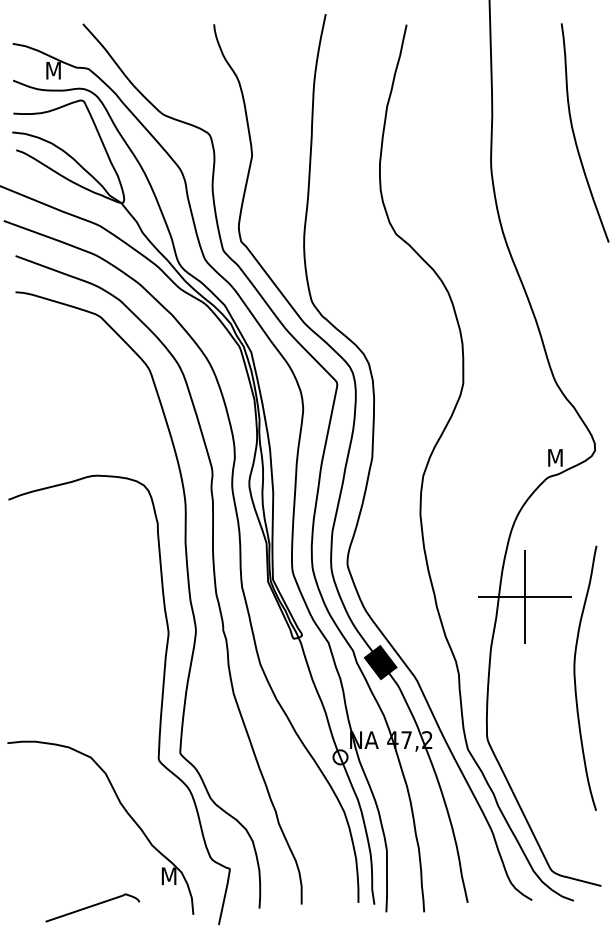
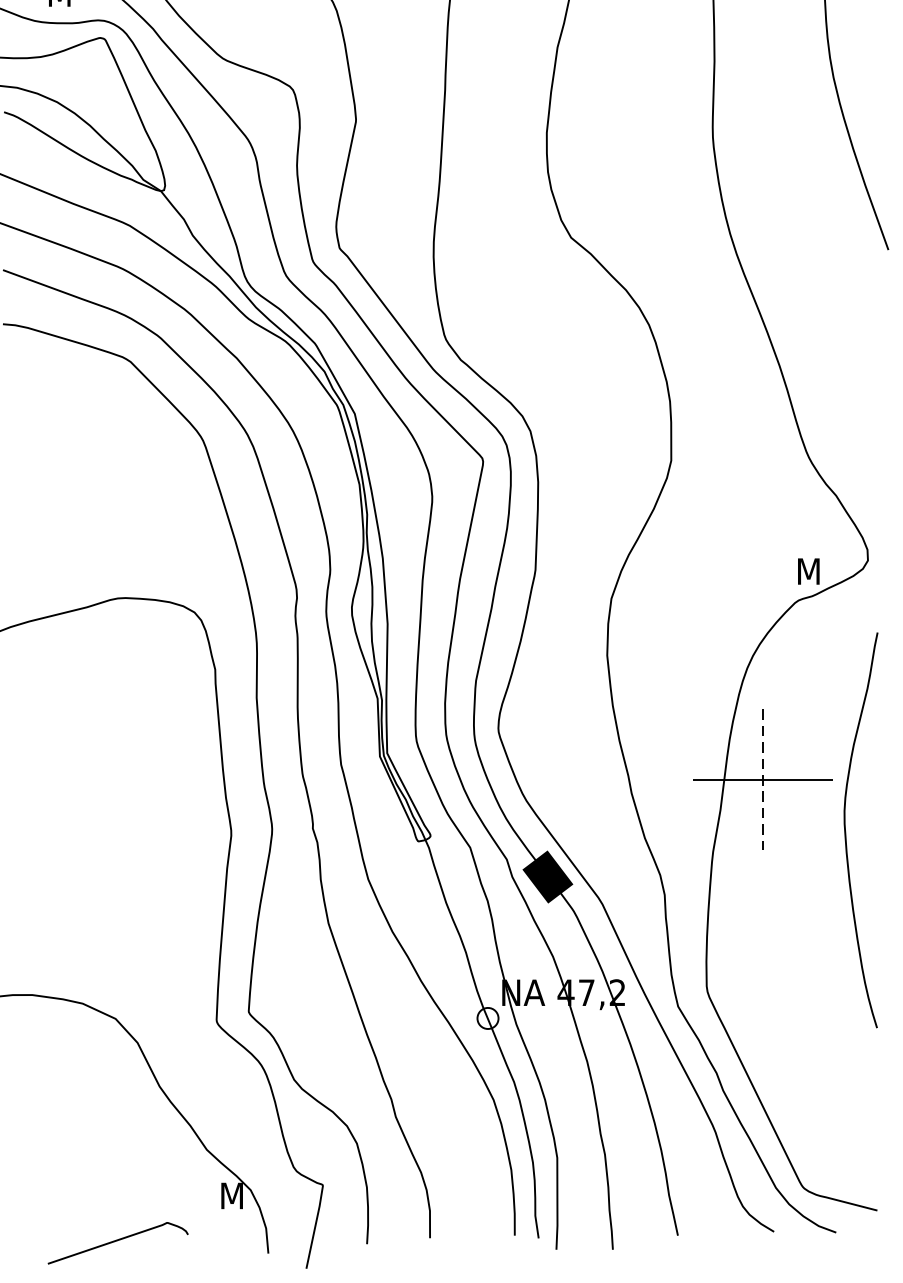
line: (524, 597) -> (762, 779), solid -> dashed
curve: (575, 677) -> (846, 829), moved

